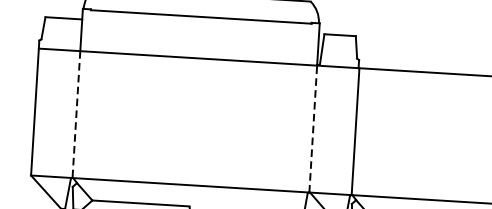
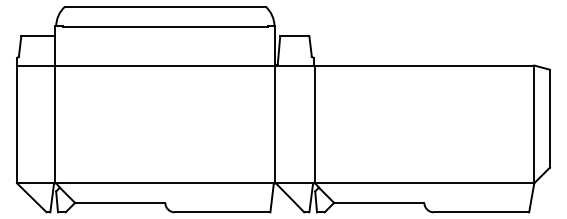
line: (76, 114) -> (55, 124), dashed -> solid
line: (313, 129) -> (275, 124), dashed -> solid

